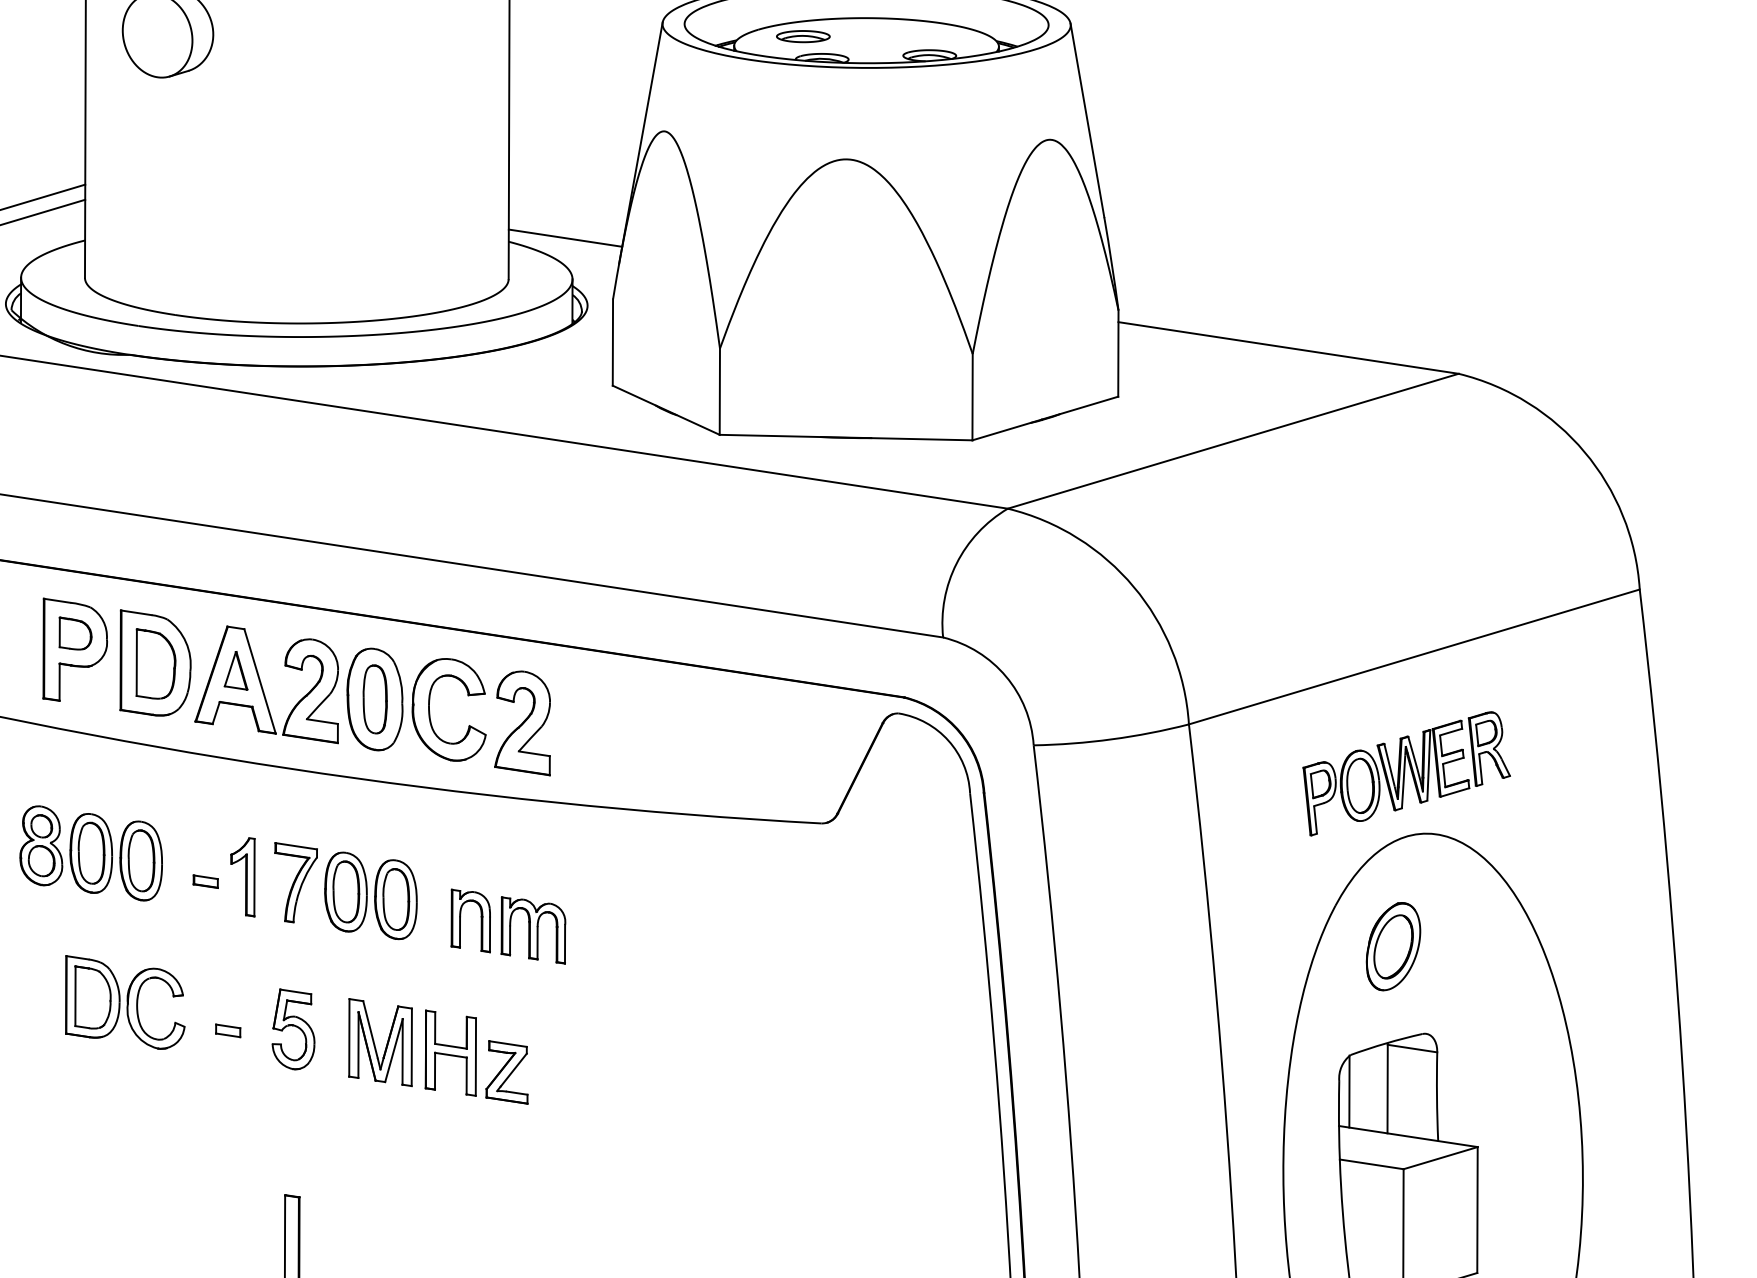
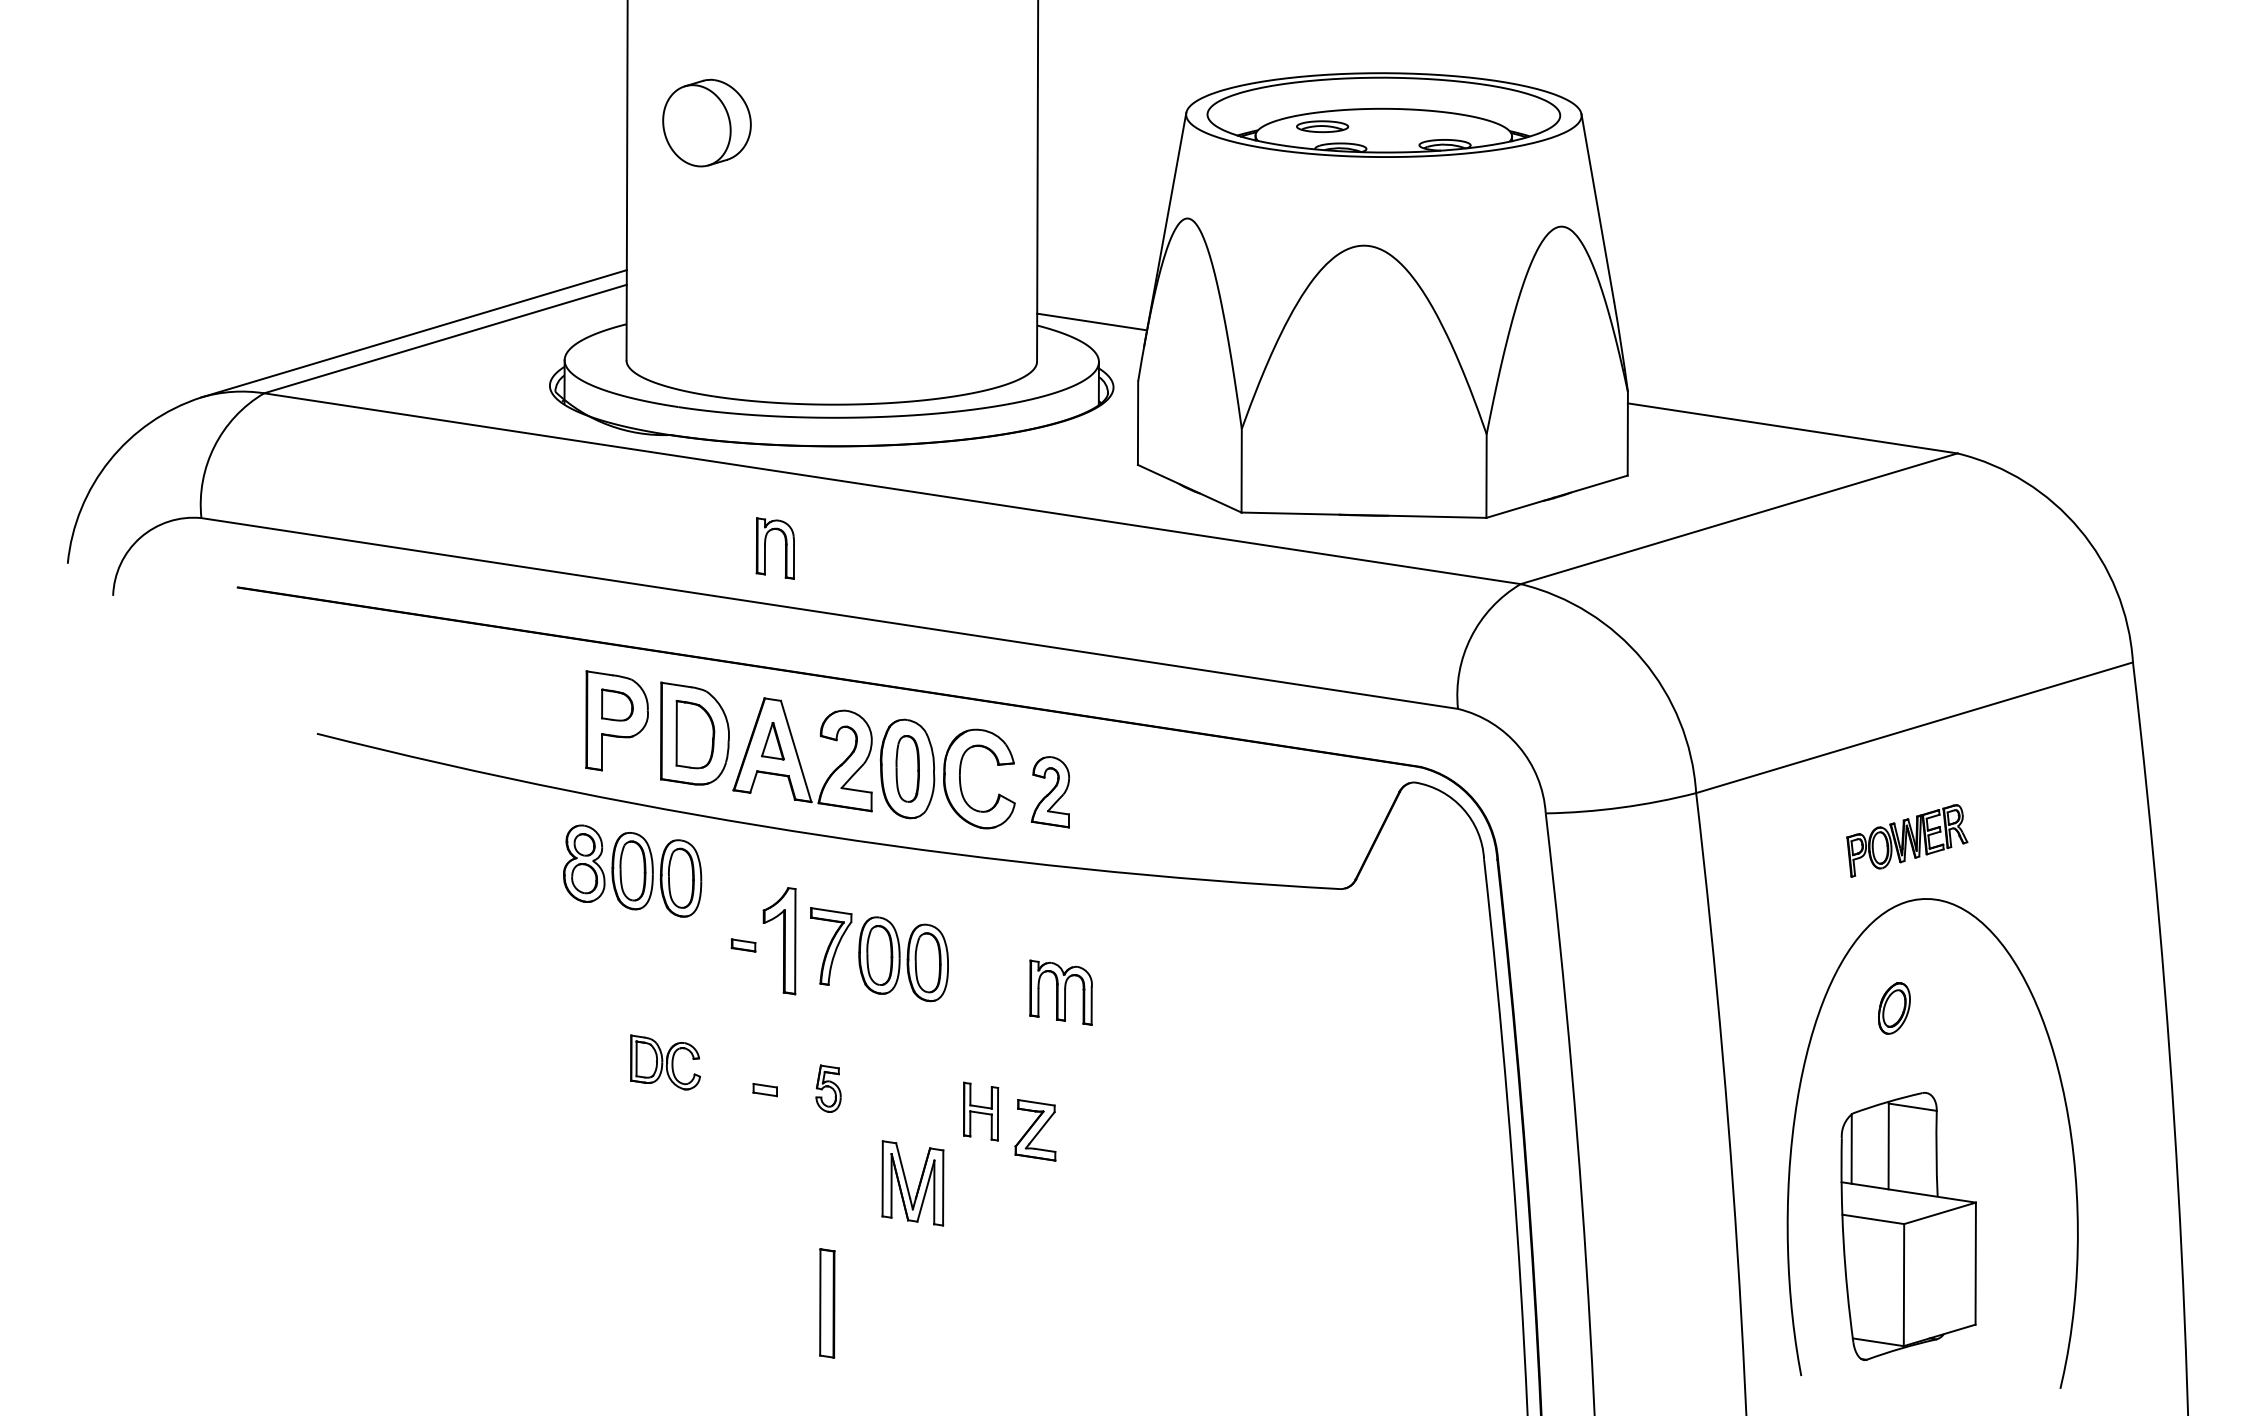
part: (522, 723) -> (1050, 792), size x0.7
part: (1407, 773) -> (1907, 840), size x0.6
part: (91, 852) -> (632, 870), moved
part: (242, 877) -> (779, 941), size x1.4
part: (460, 920) -> (765, 548), moved
part: (1393, 946) -> (1894, 1008), size x0.6
part: (125, 1002) -> (665, 1062), size x0.6
part: (293, 1029) -> (828, 1088), size x0.6
part: (380, 1042) -> (912, 1183), moved
part: (450, 1053) -> (980, 1111), size x0.7

